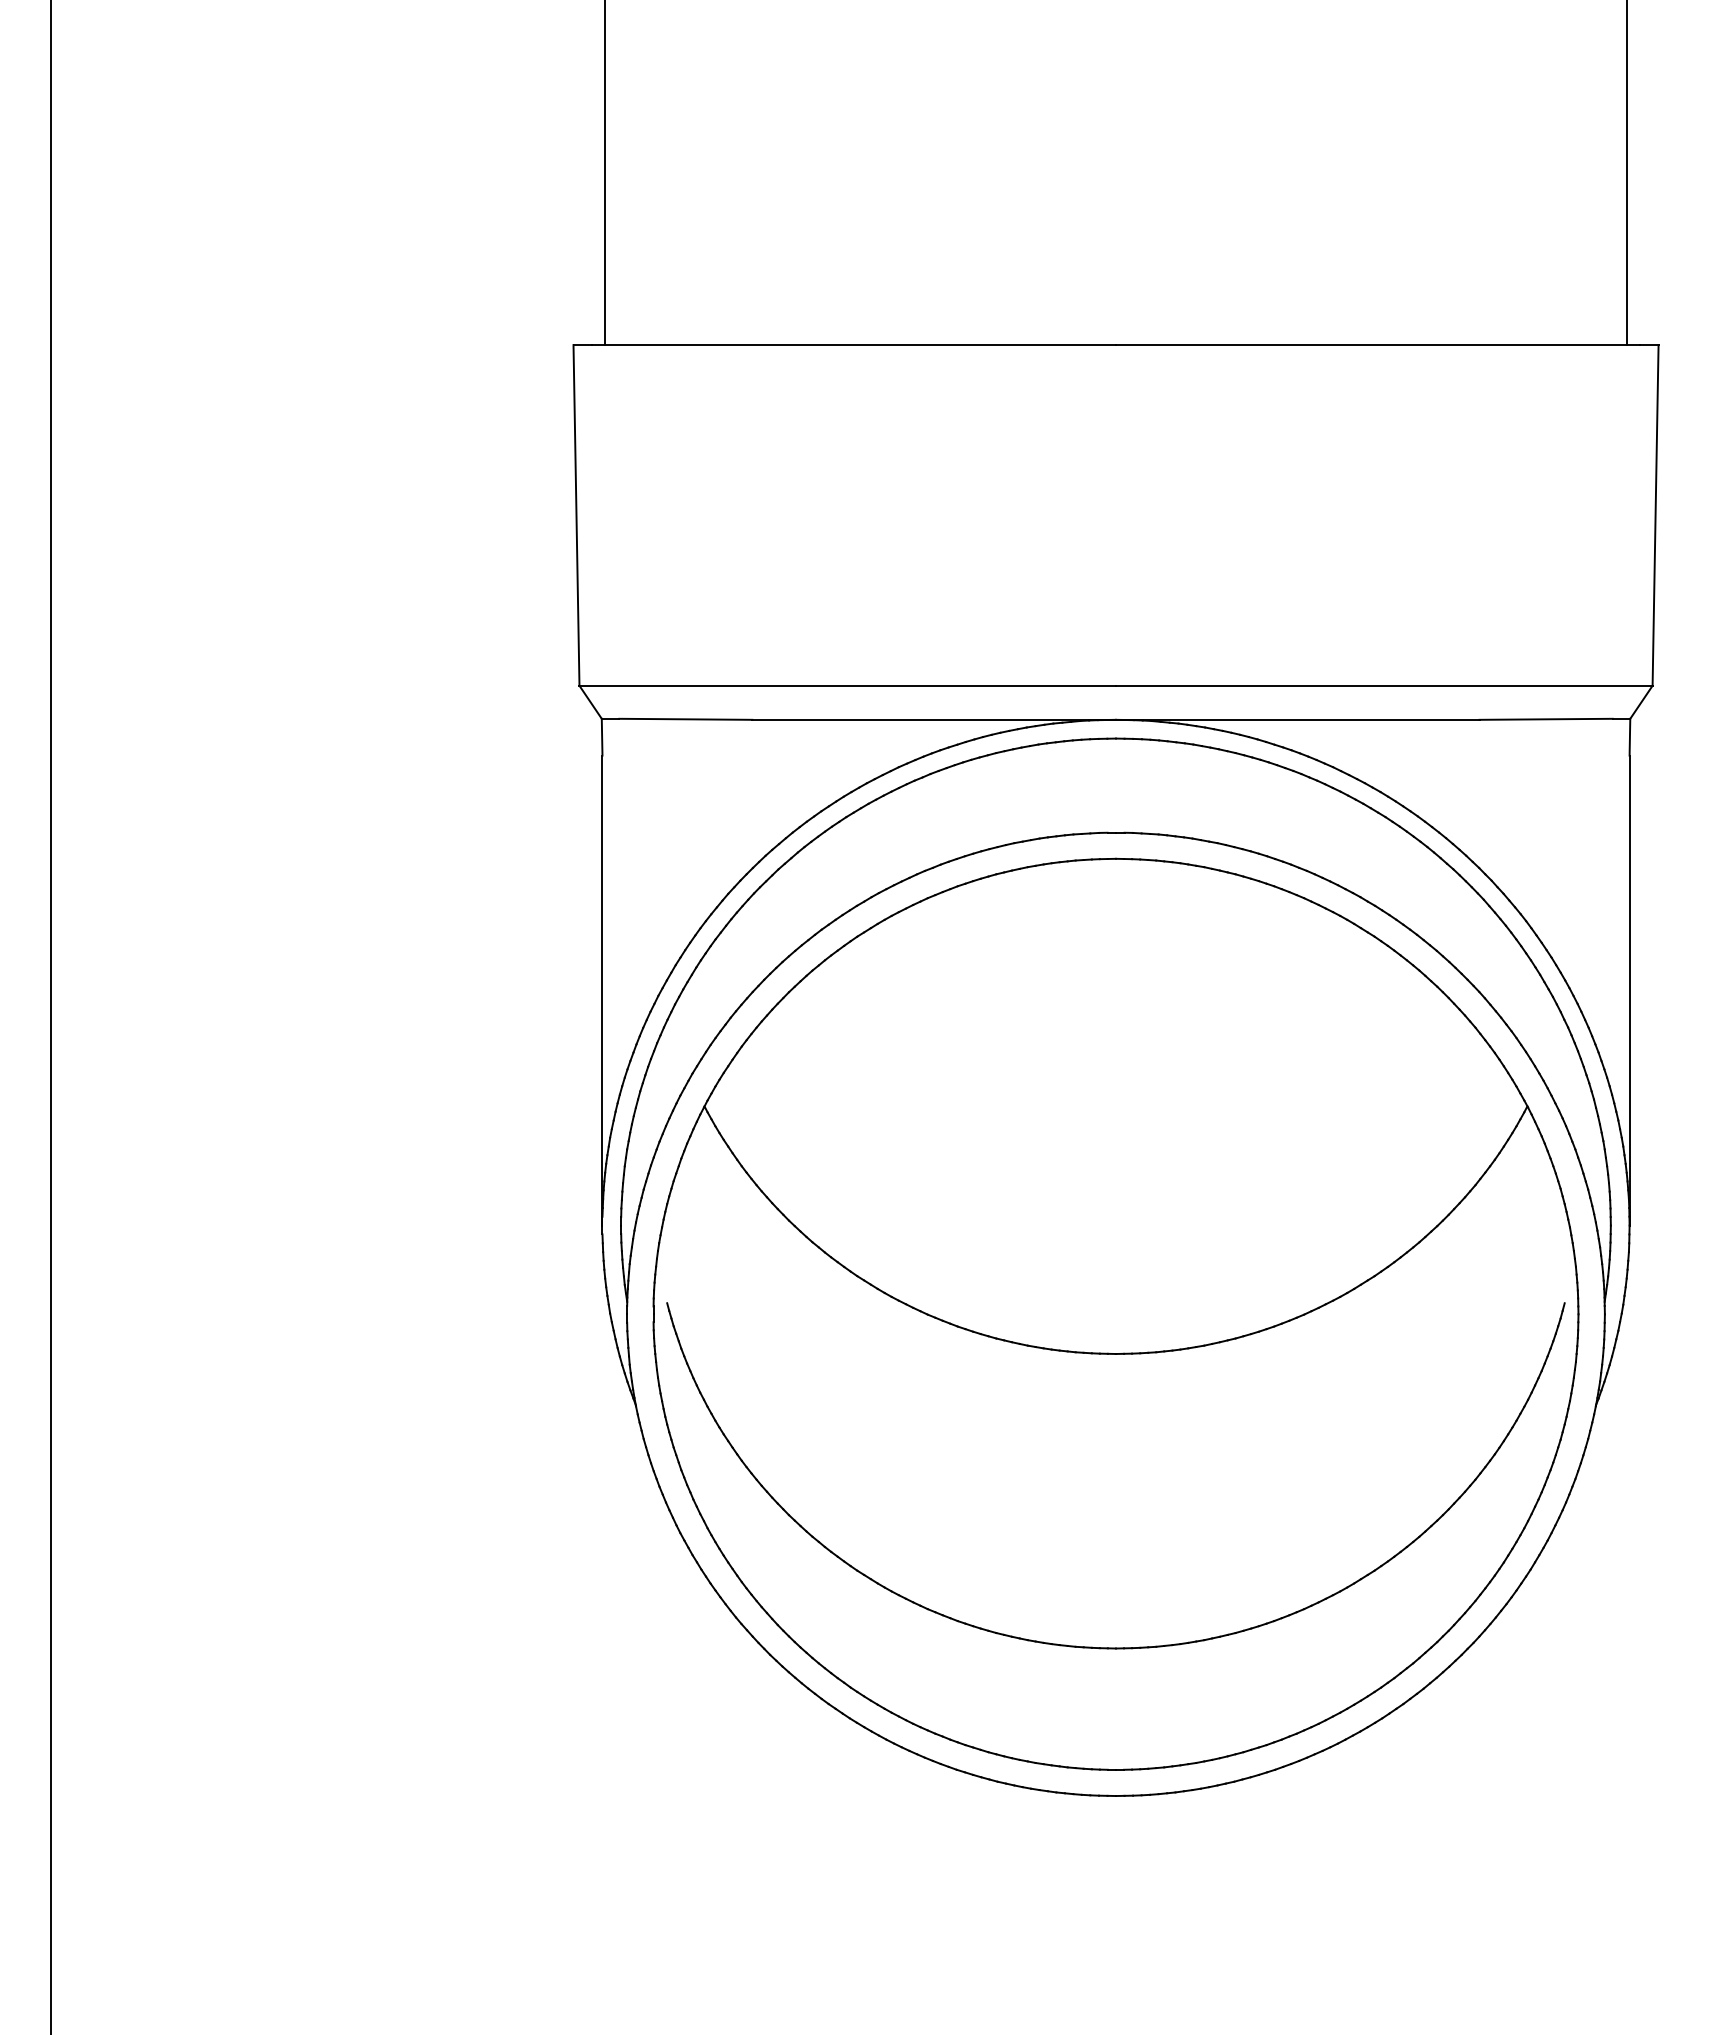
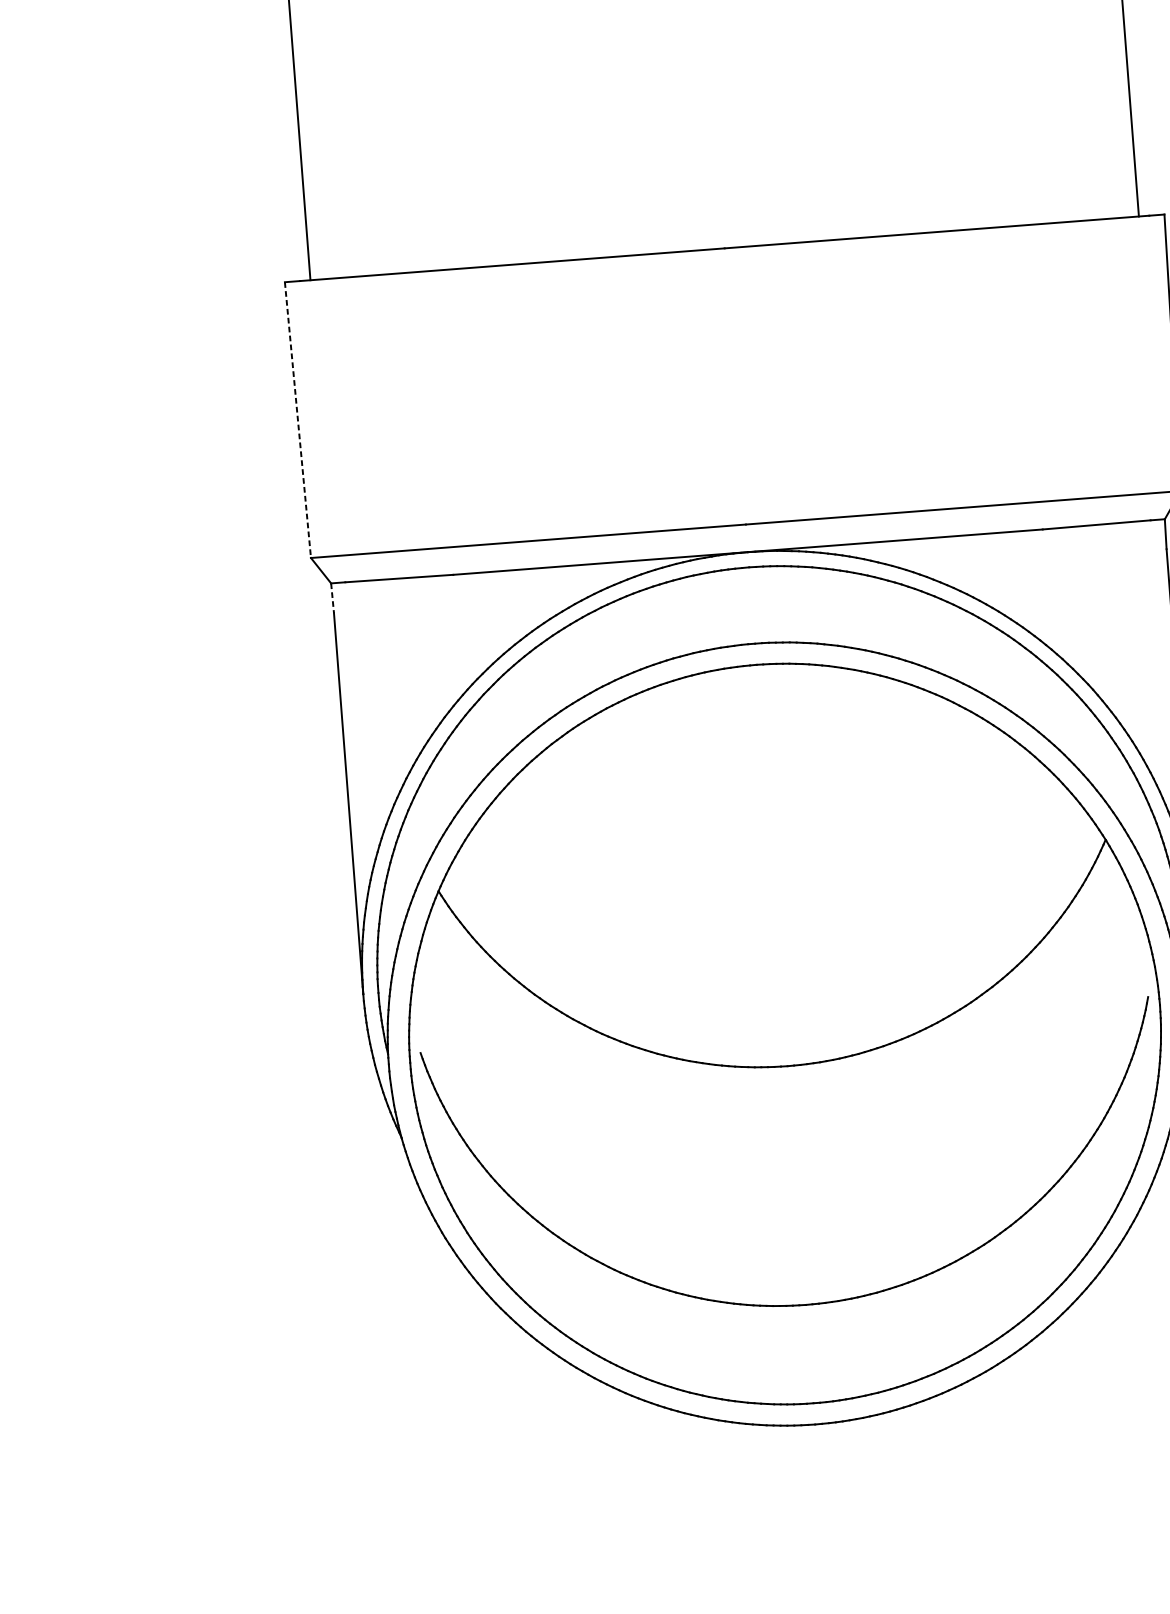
line: (576, 515) -> (297, 420), solid -> dashed
line: (602, 737) -> (332, 598), solid -> dashed

